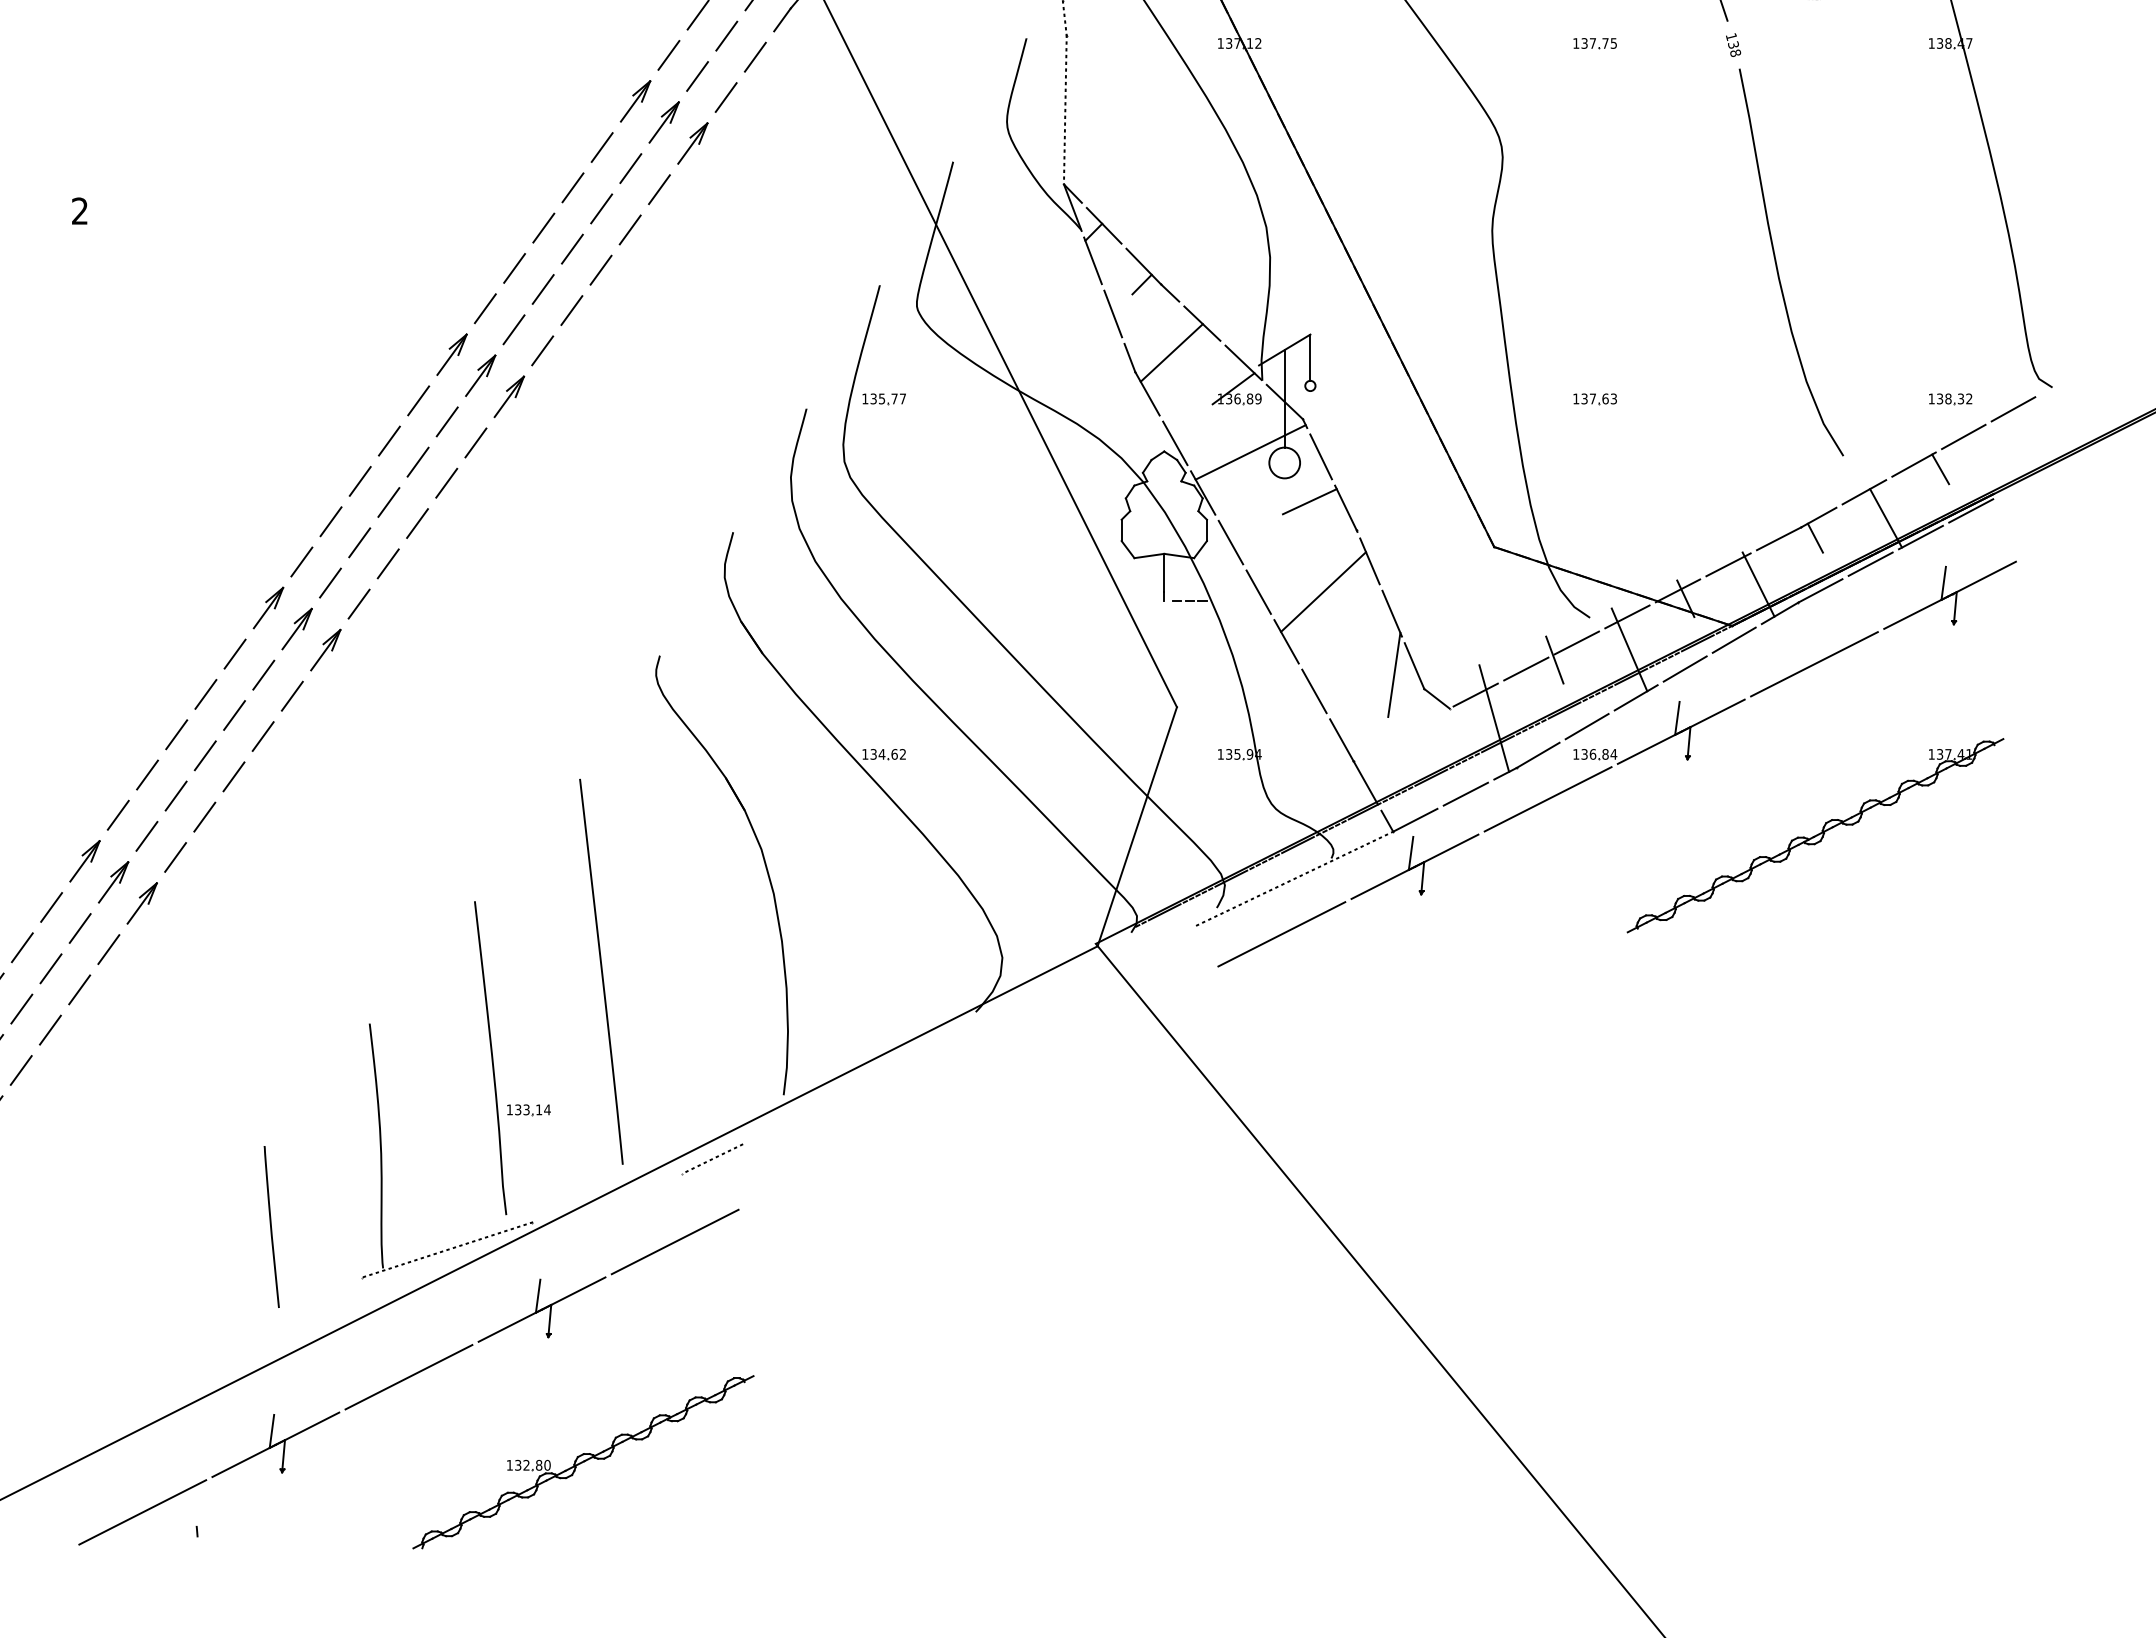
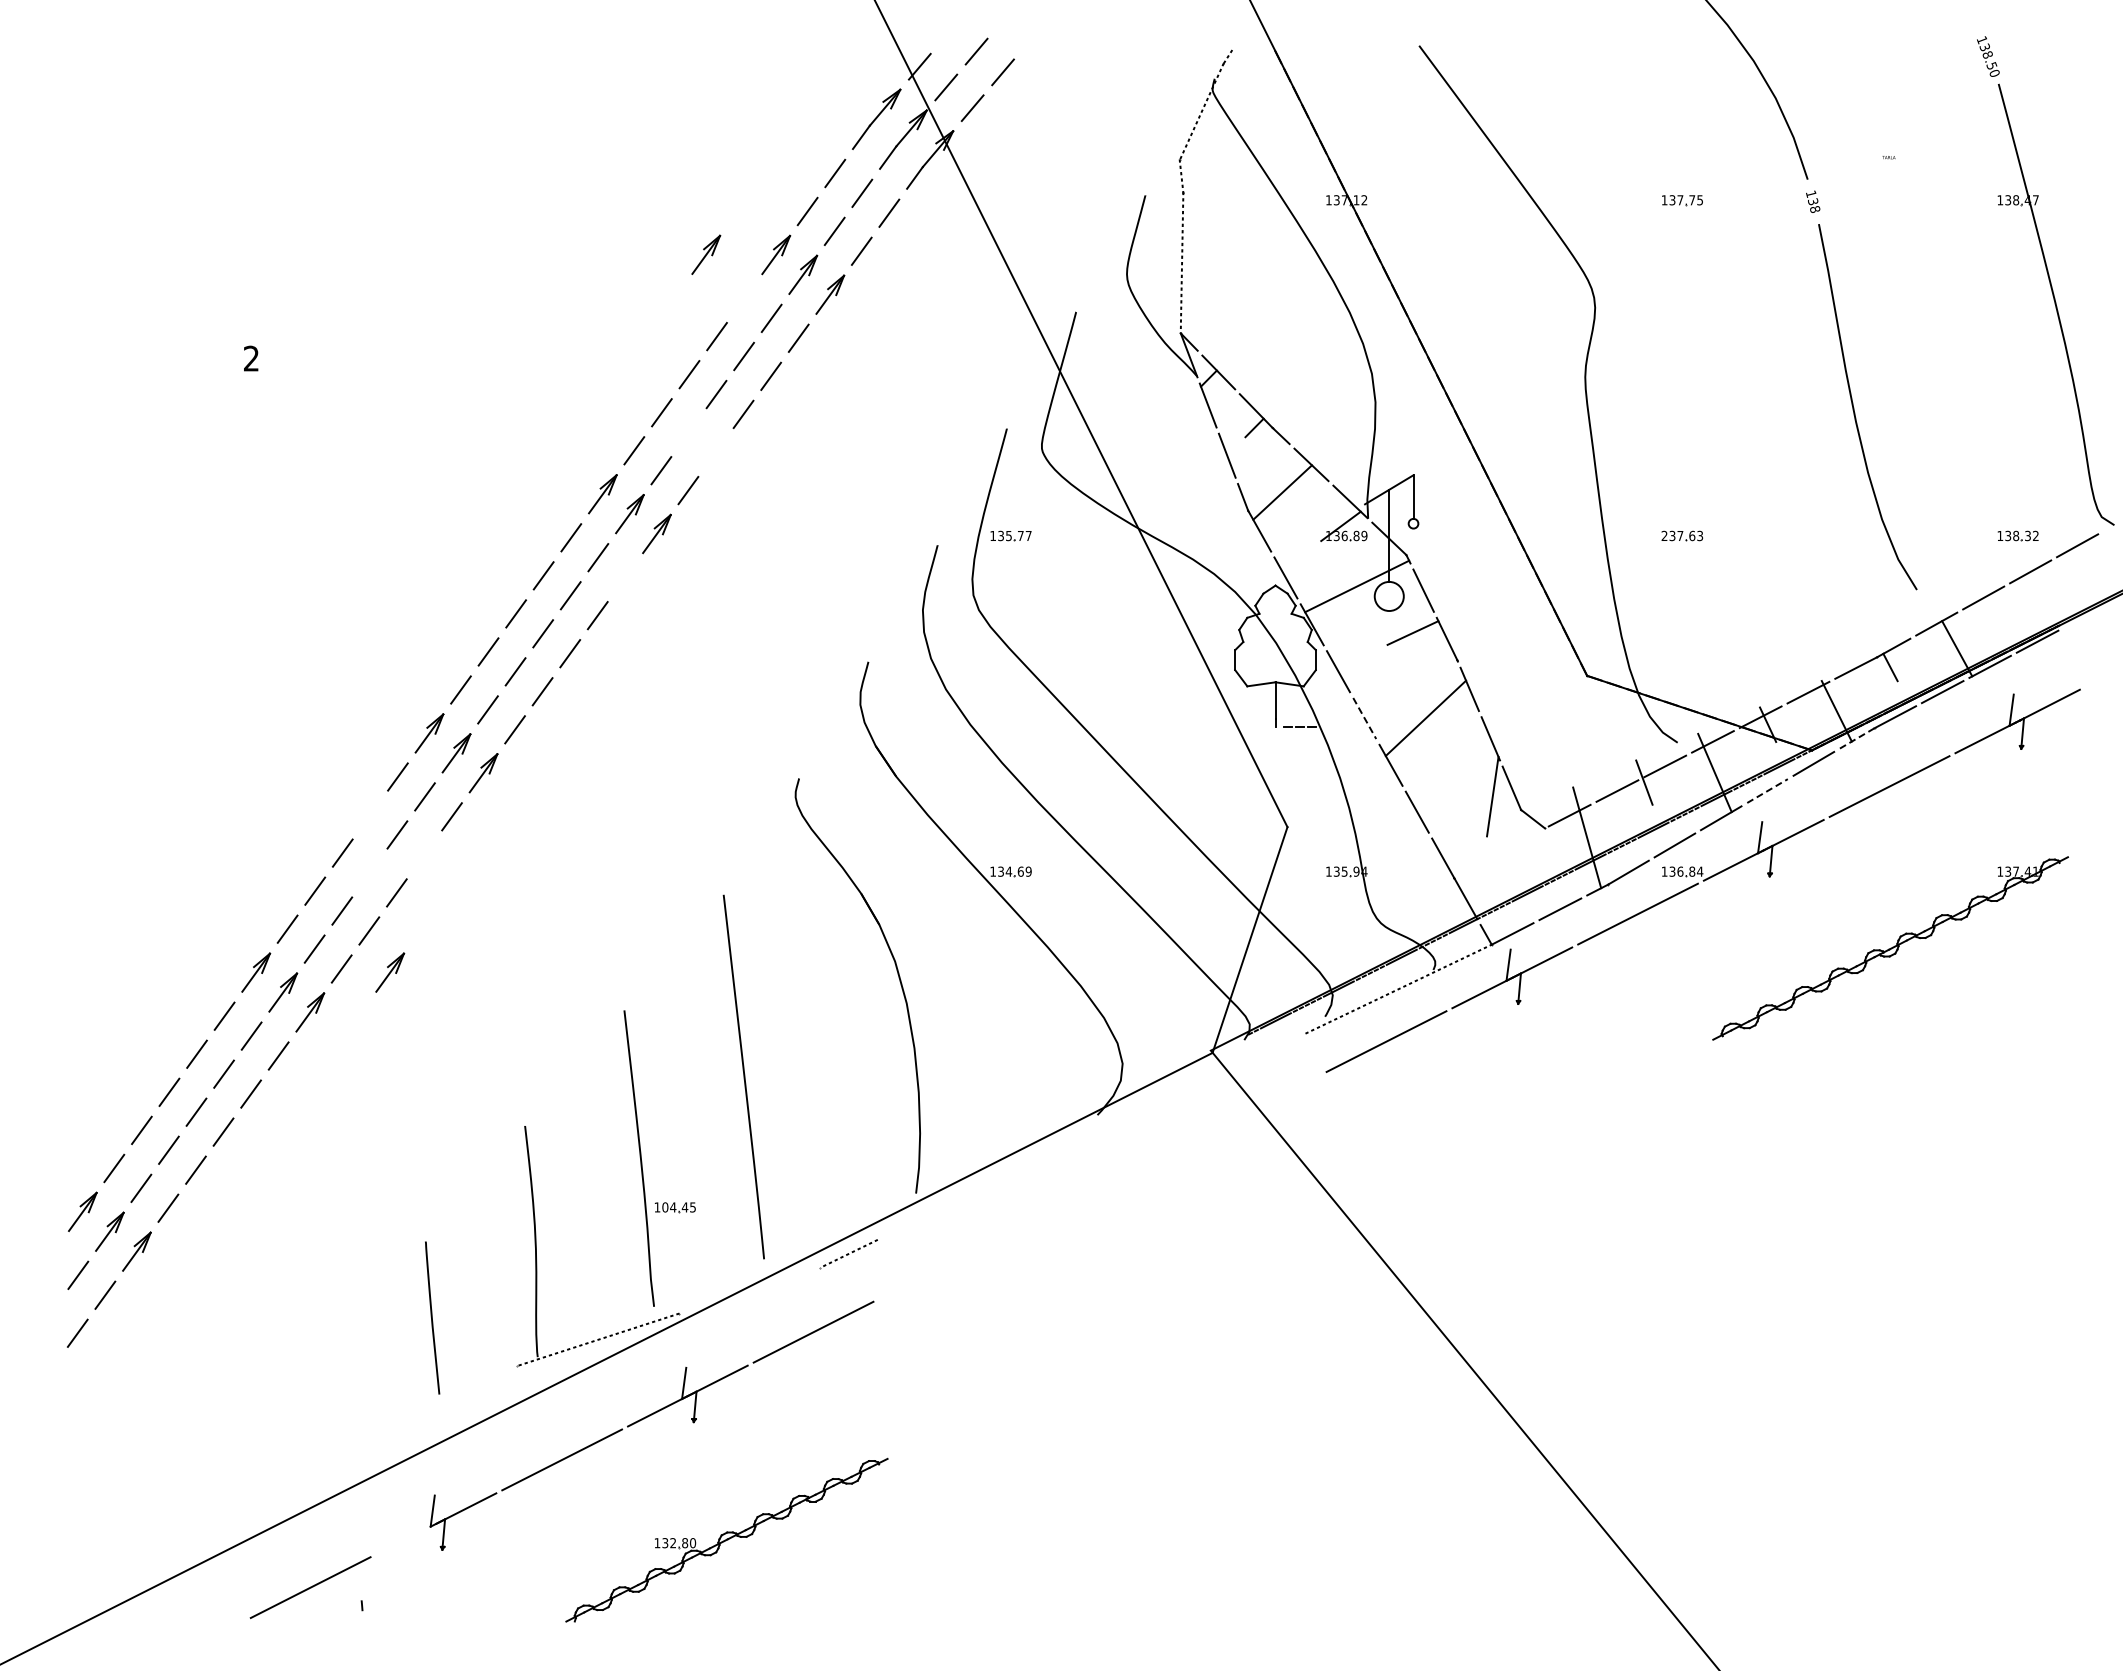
part: (561, 100) -> (706, 254), added
line: (602, 147) -> (744, 298), removed
line: (542, 289) -> (688, 432), removed
line: (571, 310) -> (715, 452), removed
text: (1576, 398) -> (1664, 535), 137.63 -> 237.63
line: (476, 442) -> (625, 577), removed
line: (1940, 469) -> (2008, 602), removed
line: (1258, 592) -> (1364, 718), solid -> dashed
line: (1780, 613) -> (1857, 738), solid -> dashed
line: (1685, 669) -> (1767, 791), solid -> dashed
line: (206, 693) -> (370, 814), removed
line: (263, 736) -> (424, 854), removed
text: (902, 754) -> (1028, 871), 134.62 -> 134.69
line: (204, 755) -> (369, 872), removed
part: (227, 861) -> (390, 972), added
text: (533, 1109) -> (679, 1207), 133.14 -> 104.45
line: (244, 1460) -> (406, 1538), removed

